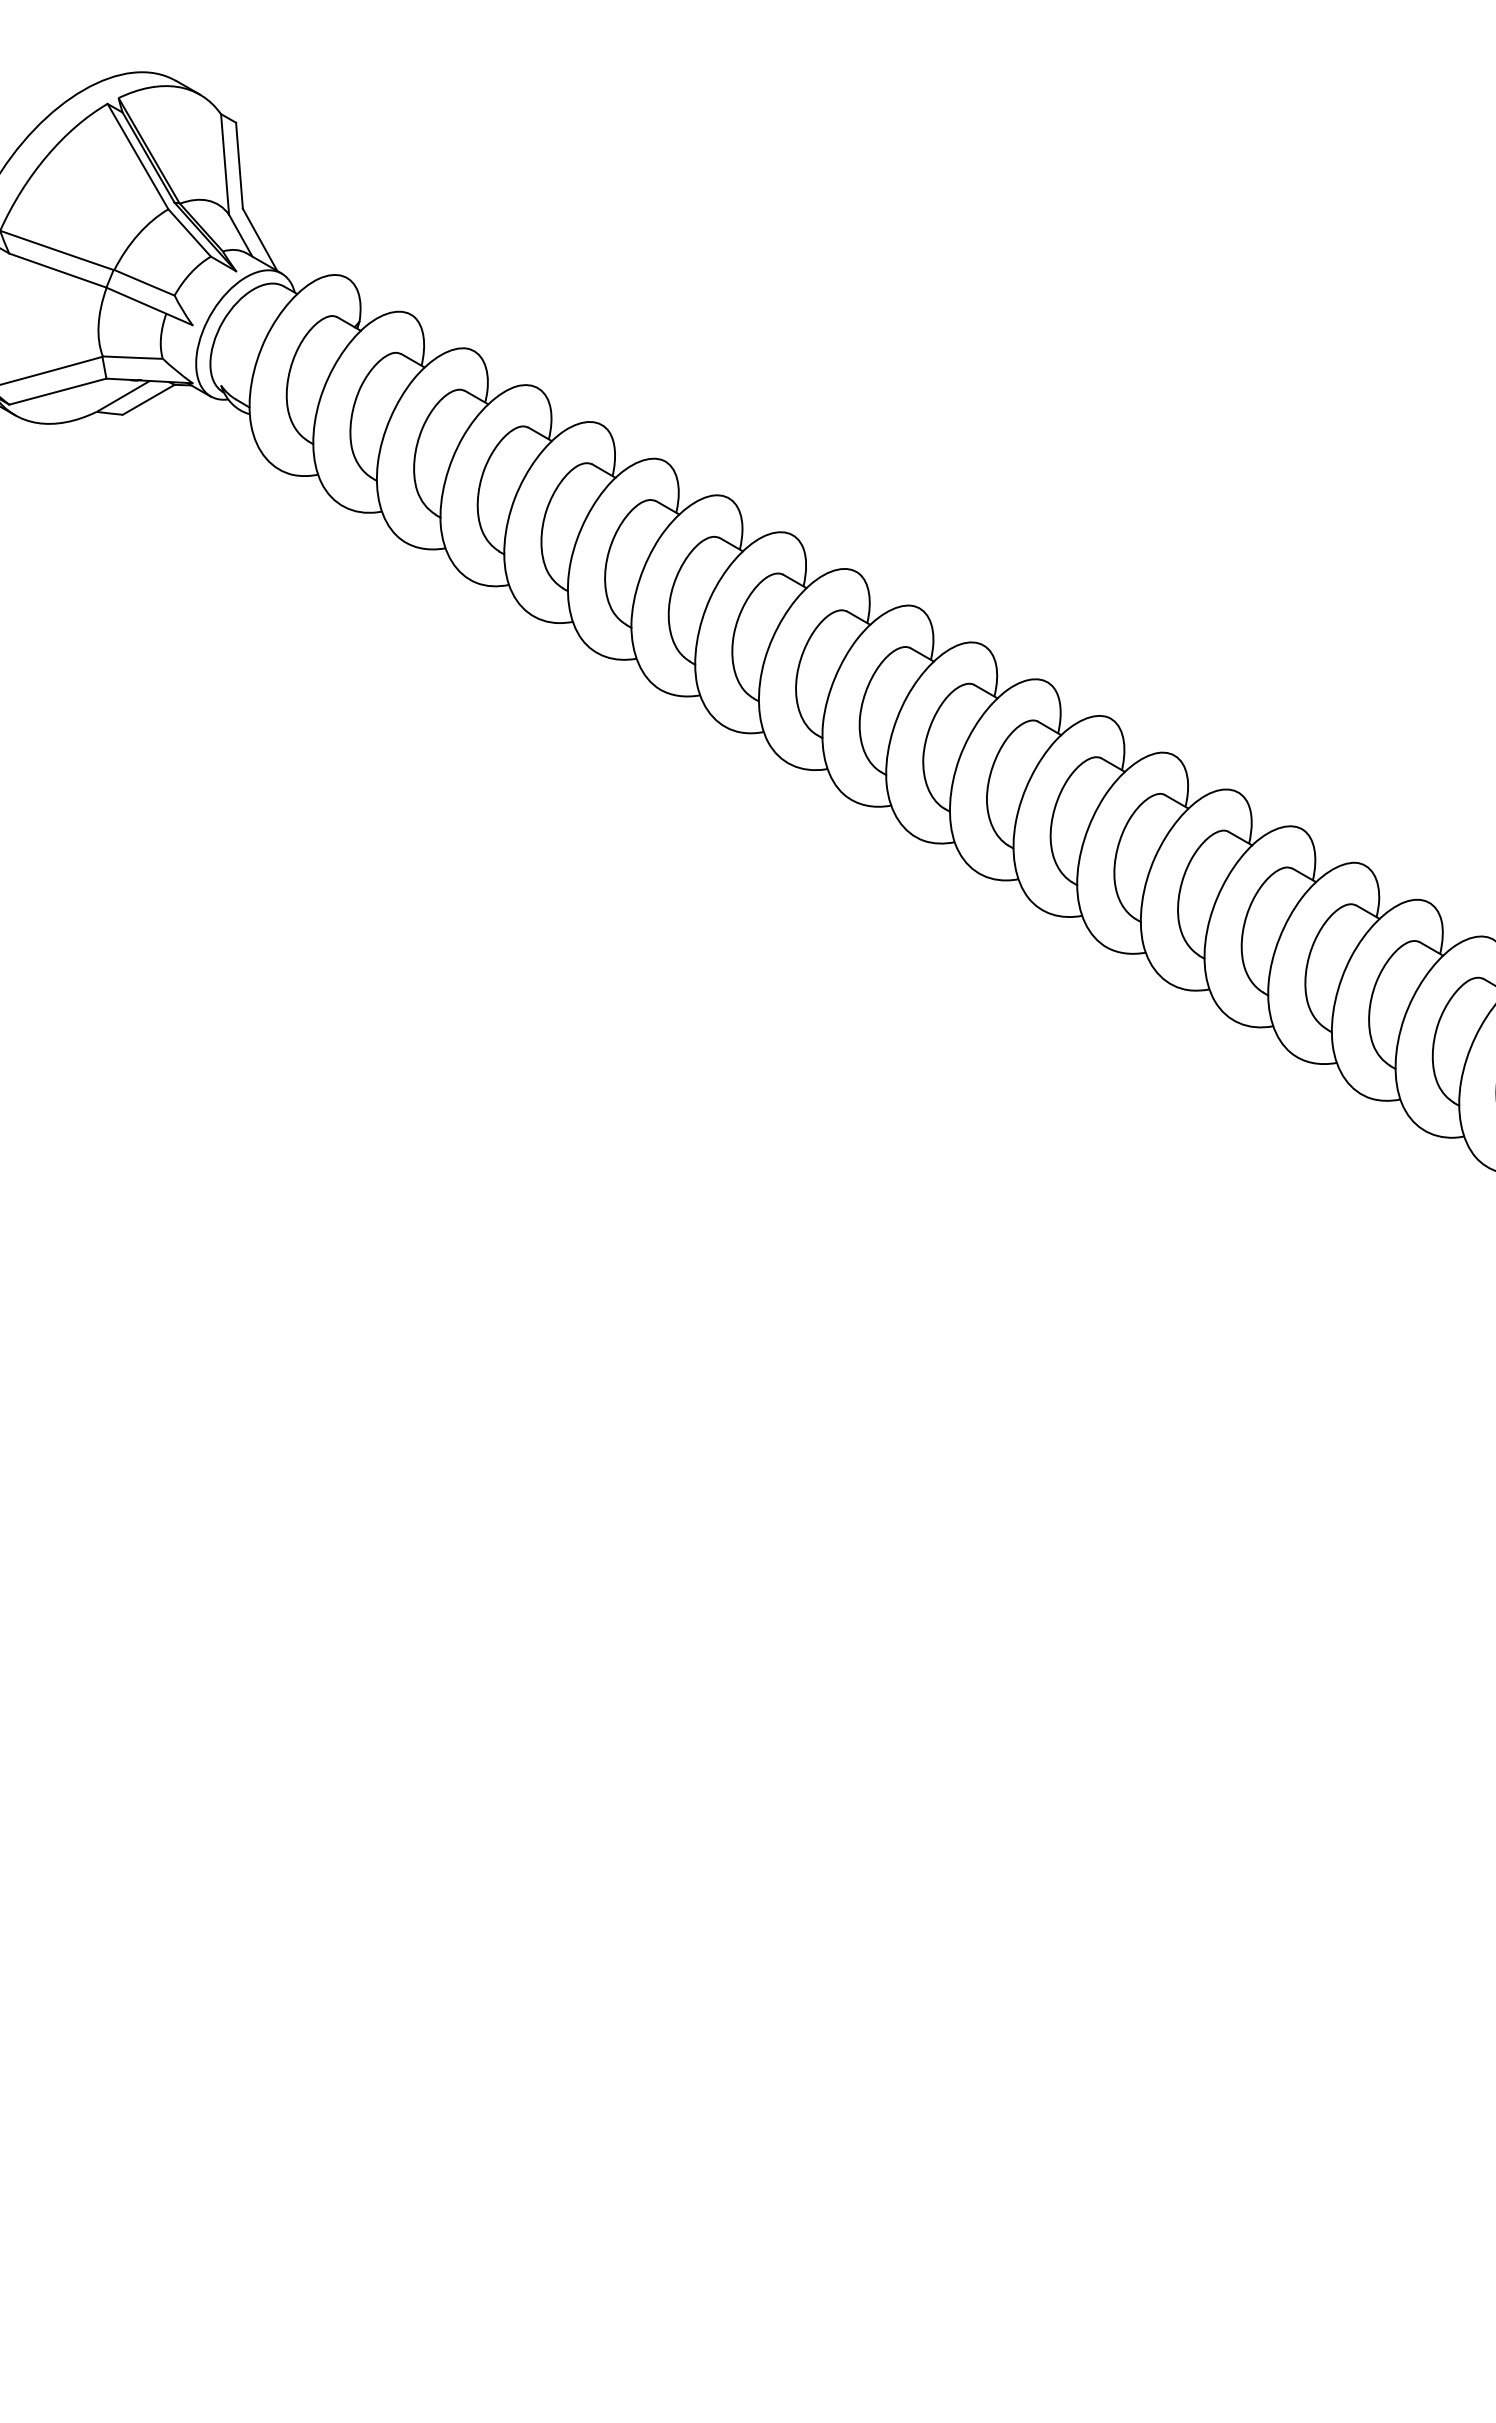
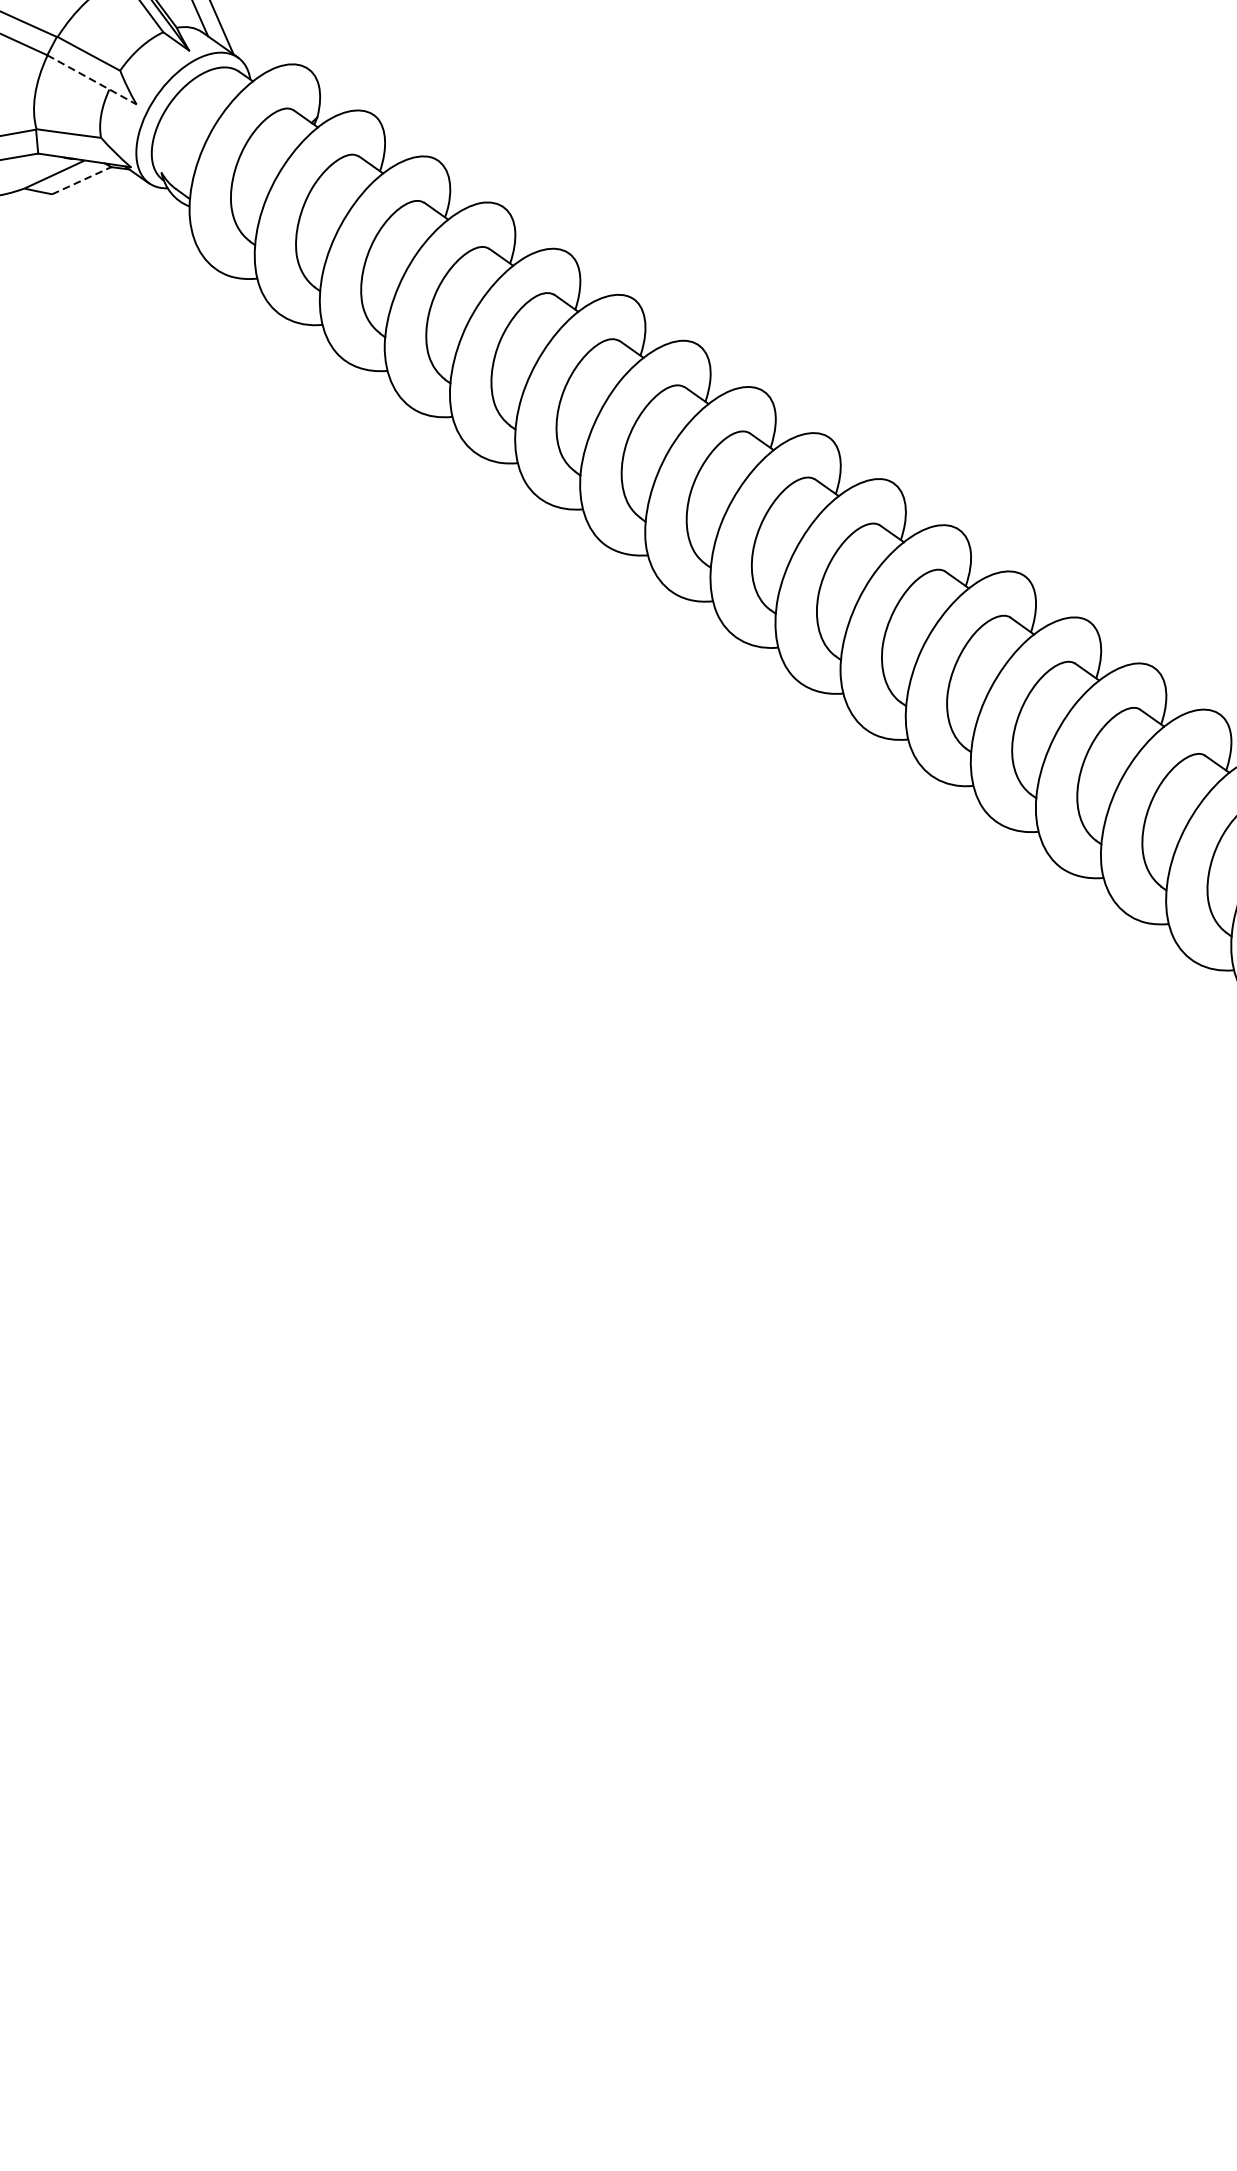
line: (150, 306) -> (93, 80), solid -> dashed
line: (149, 399) -> (82, 180), solid -> dashed

